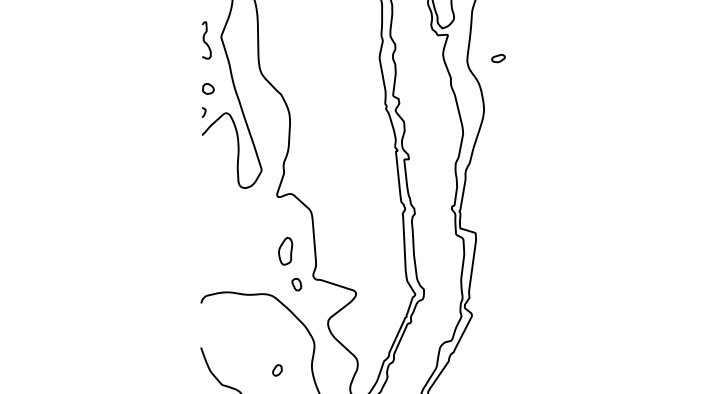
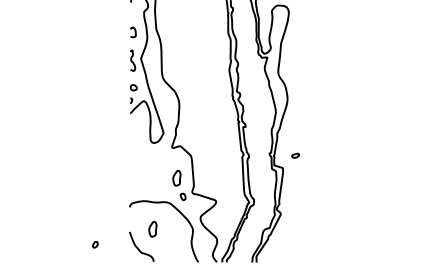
part: (498, 58) -> (295, 155), moved
part: (241, 343) -> (152, 229), added
part: (277, 370) -> (95, 244), moved

